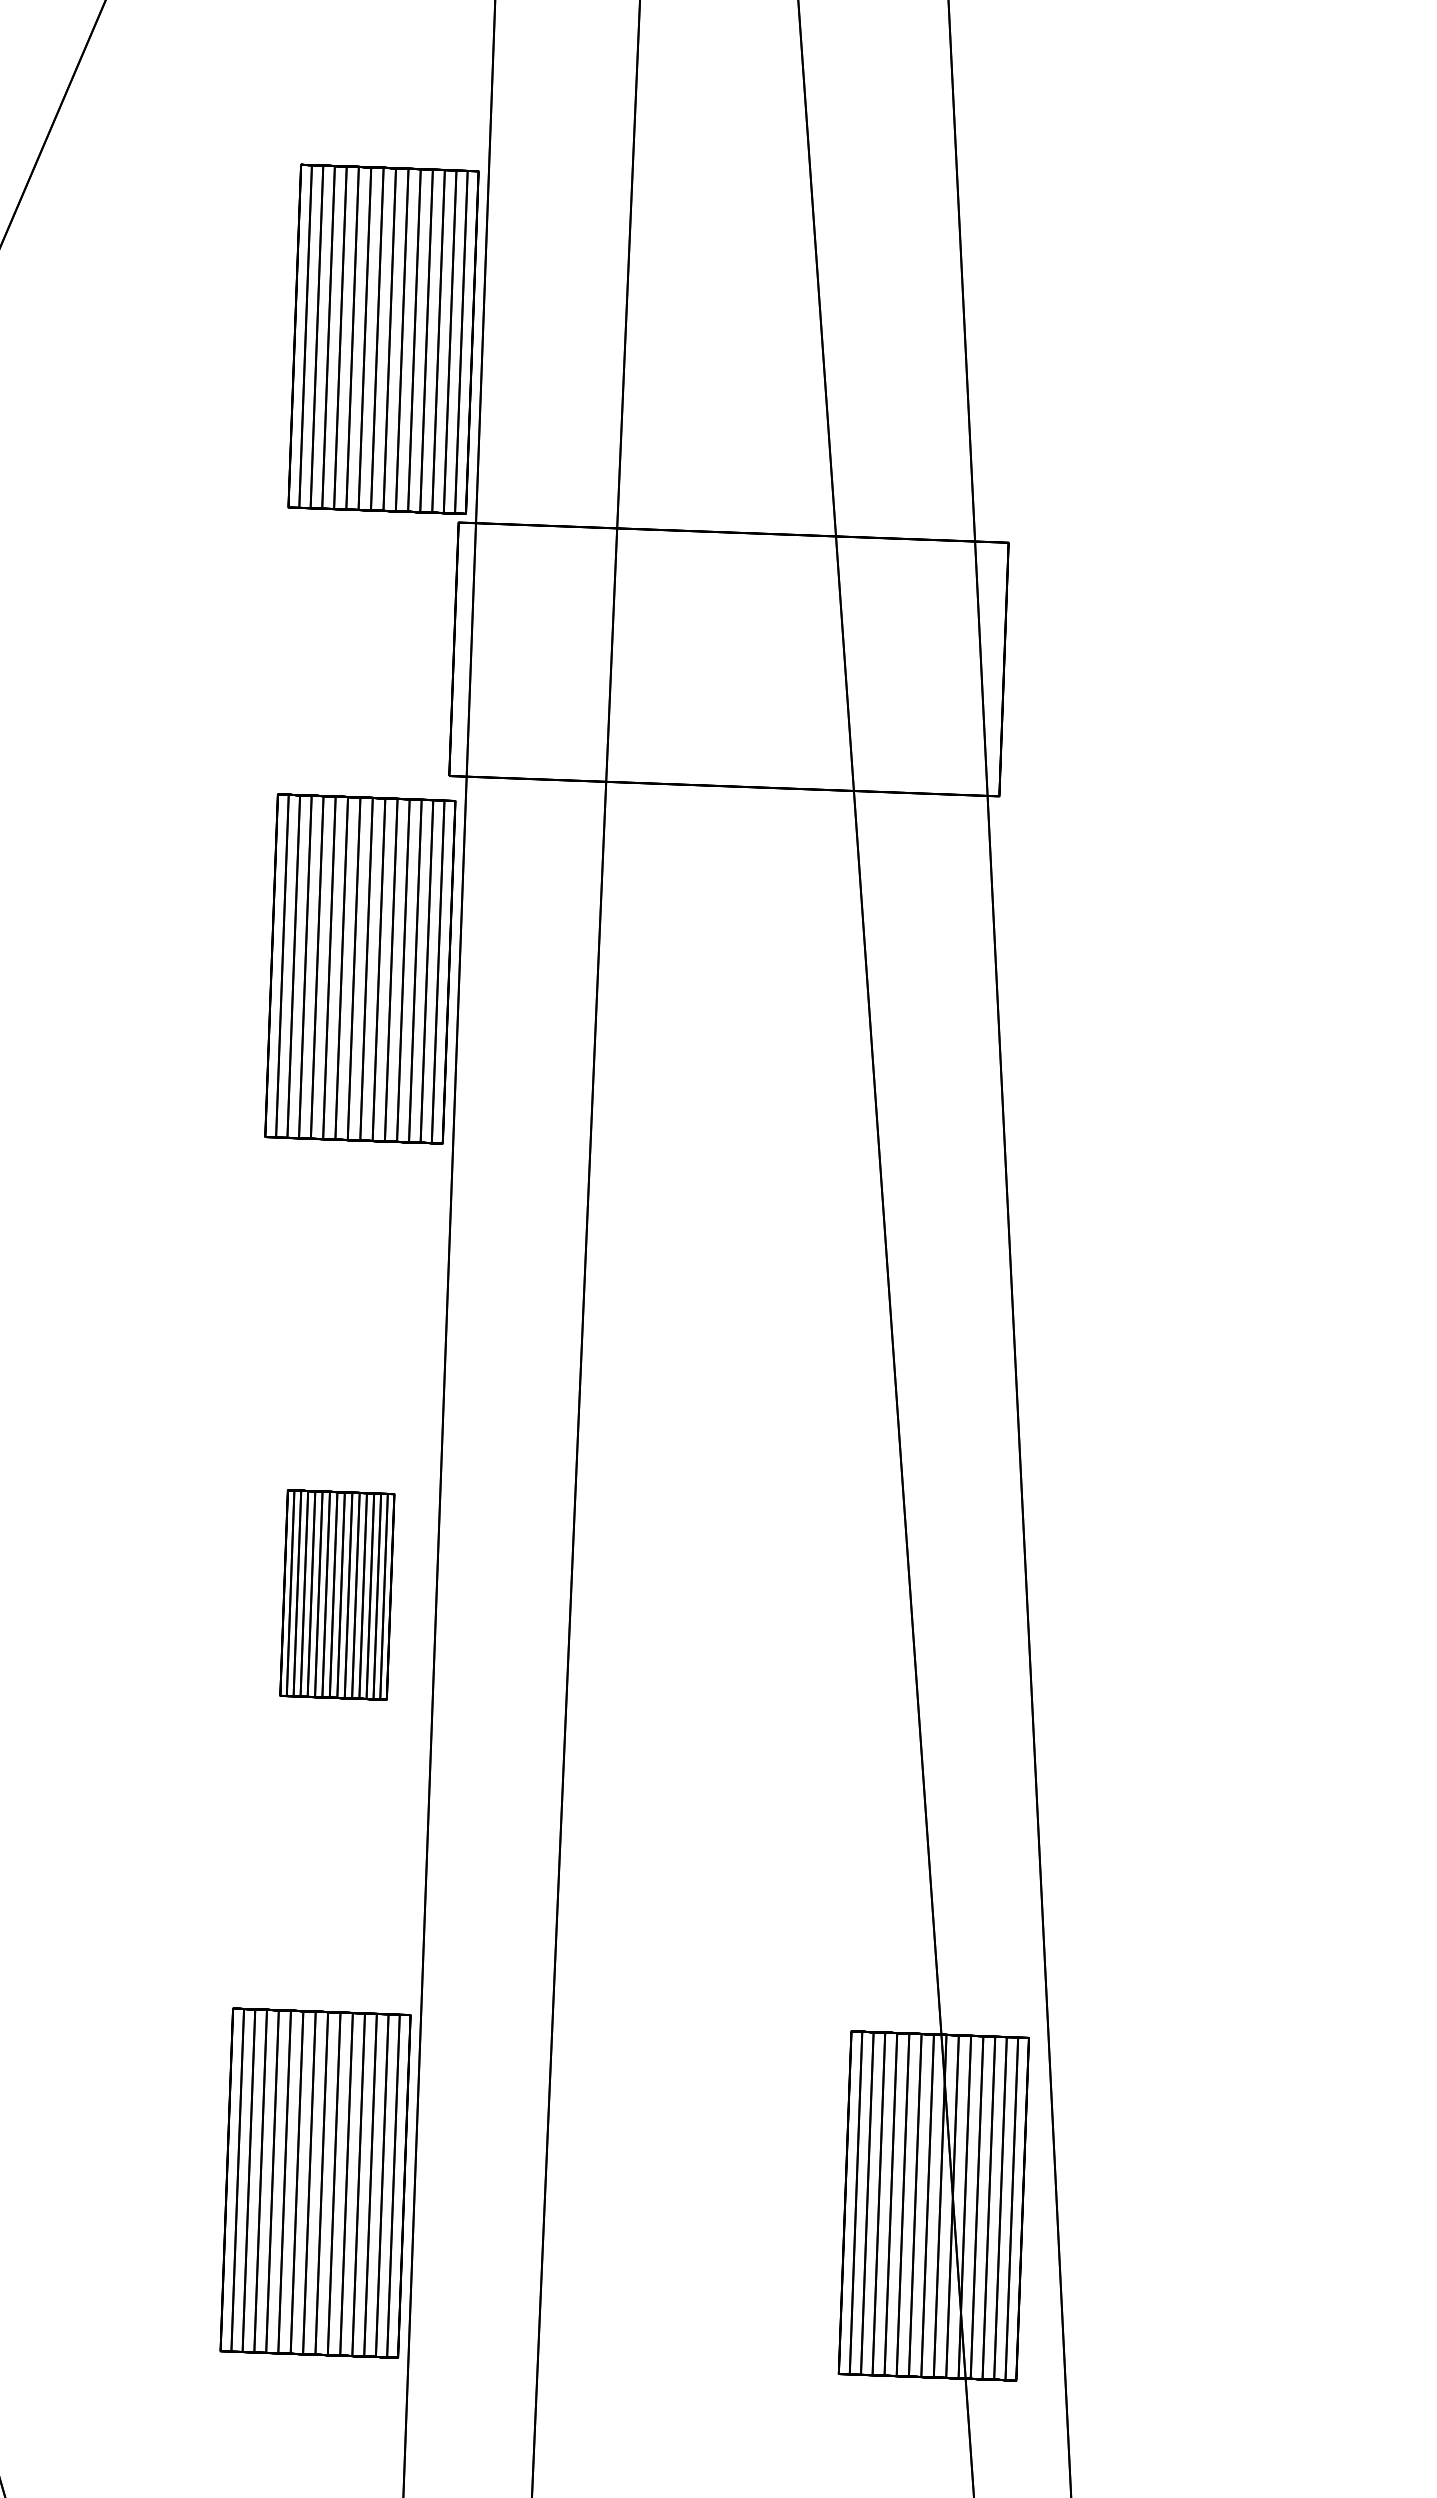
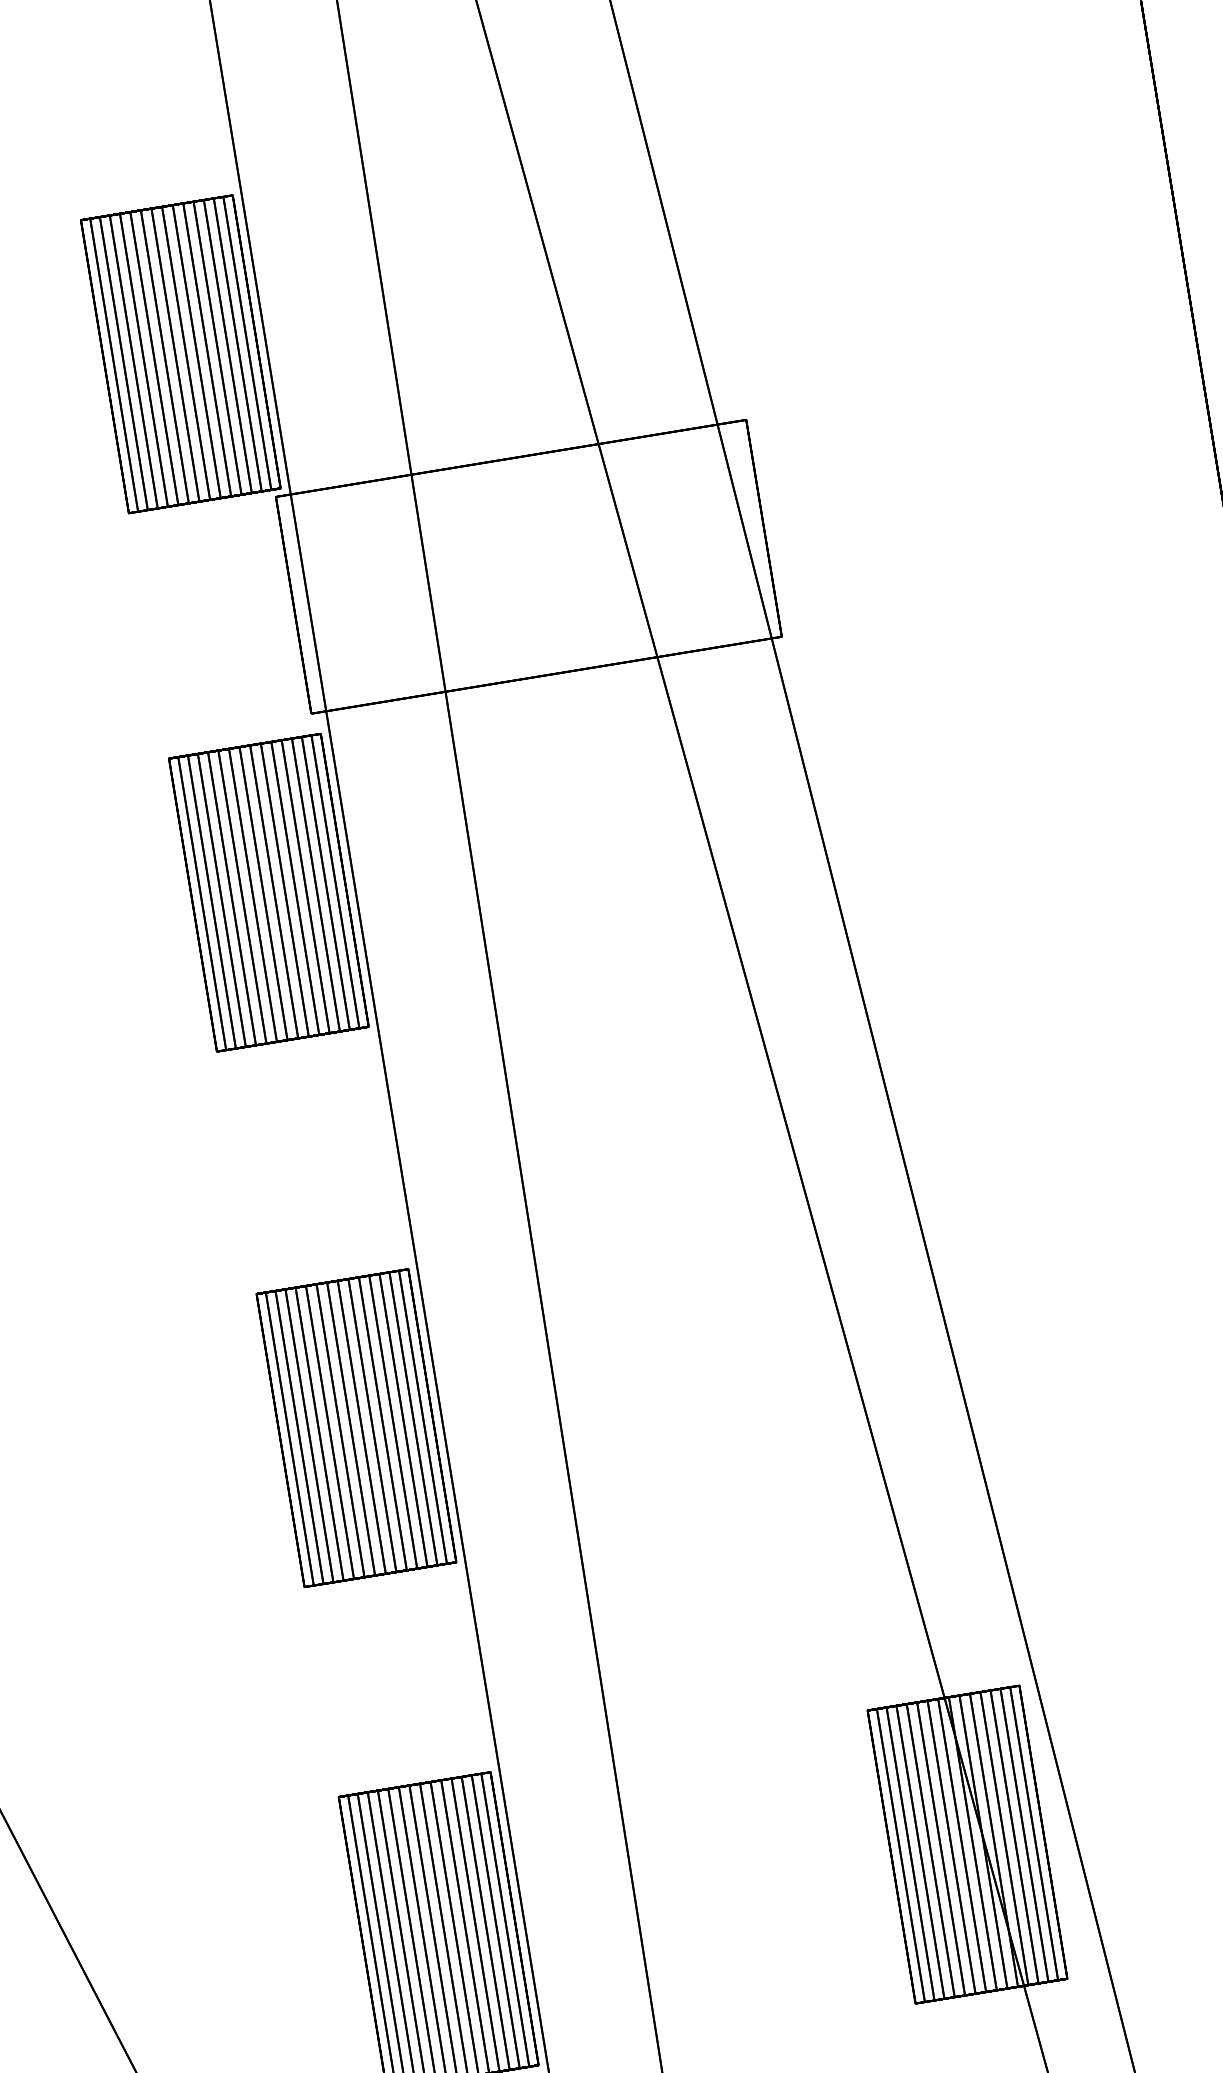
part: (337, 1594) -> (356, 1427), size x1.67

